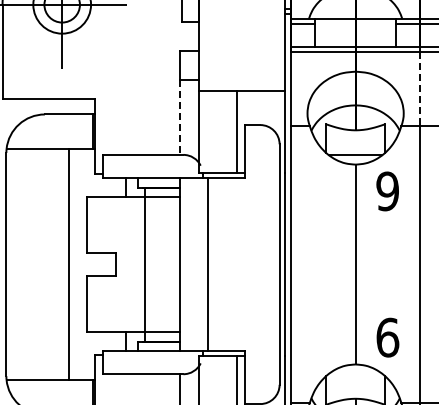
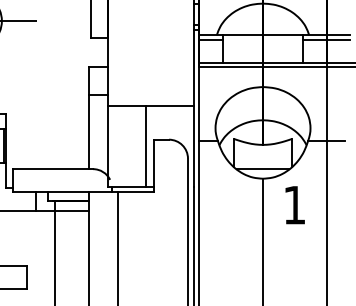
line: (420, 89) -> (327, 104), dashed -> solid
line: (179, 117) -> (89, 132), dashed -> solid
text: (387, 191) -> (294, 205), 9 -> 1

